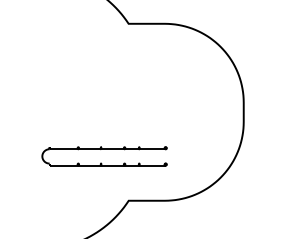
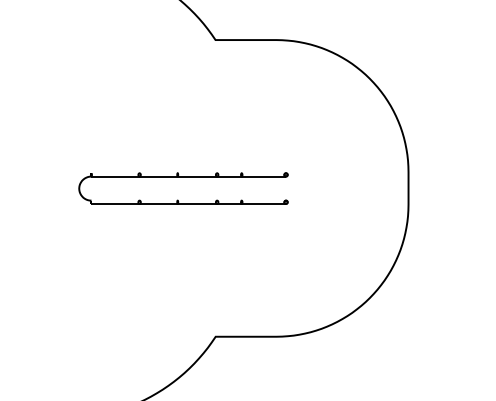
part: (101, 162) -> (178, 198), moved

